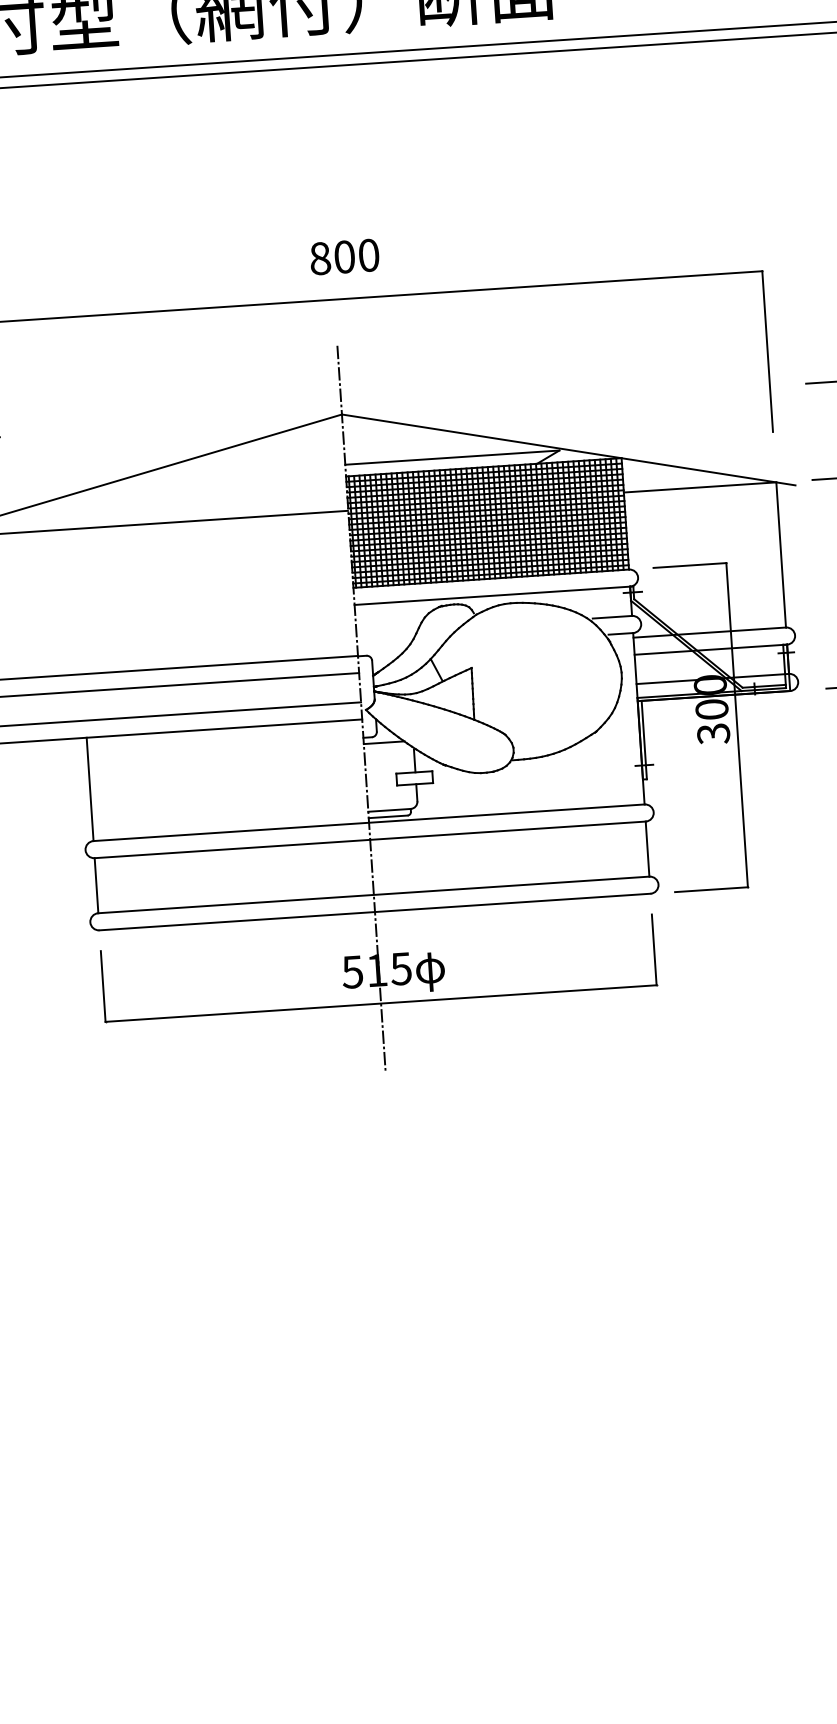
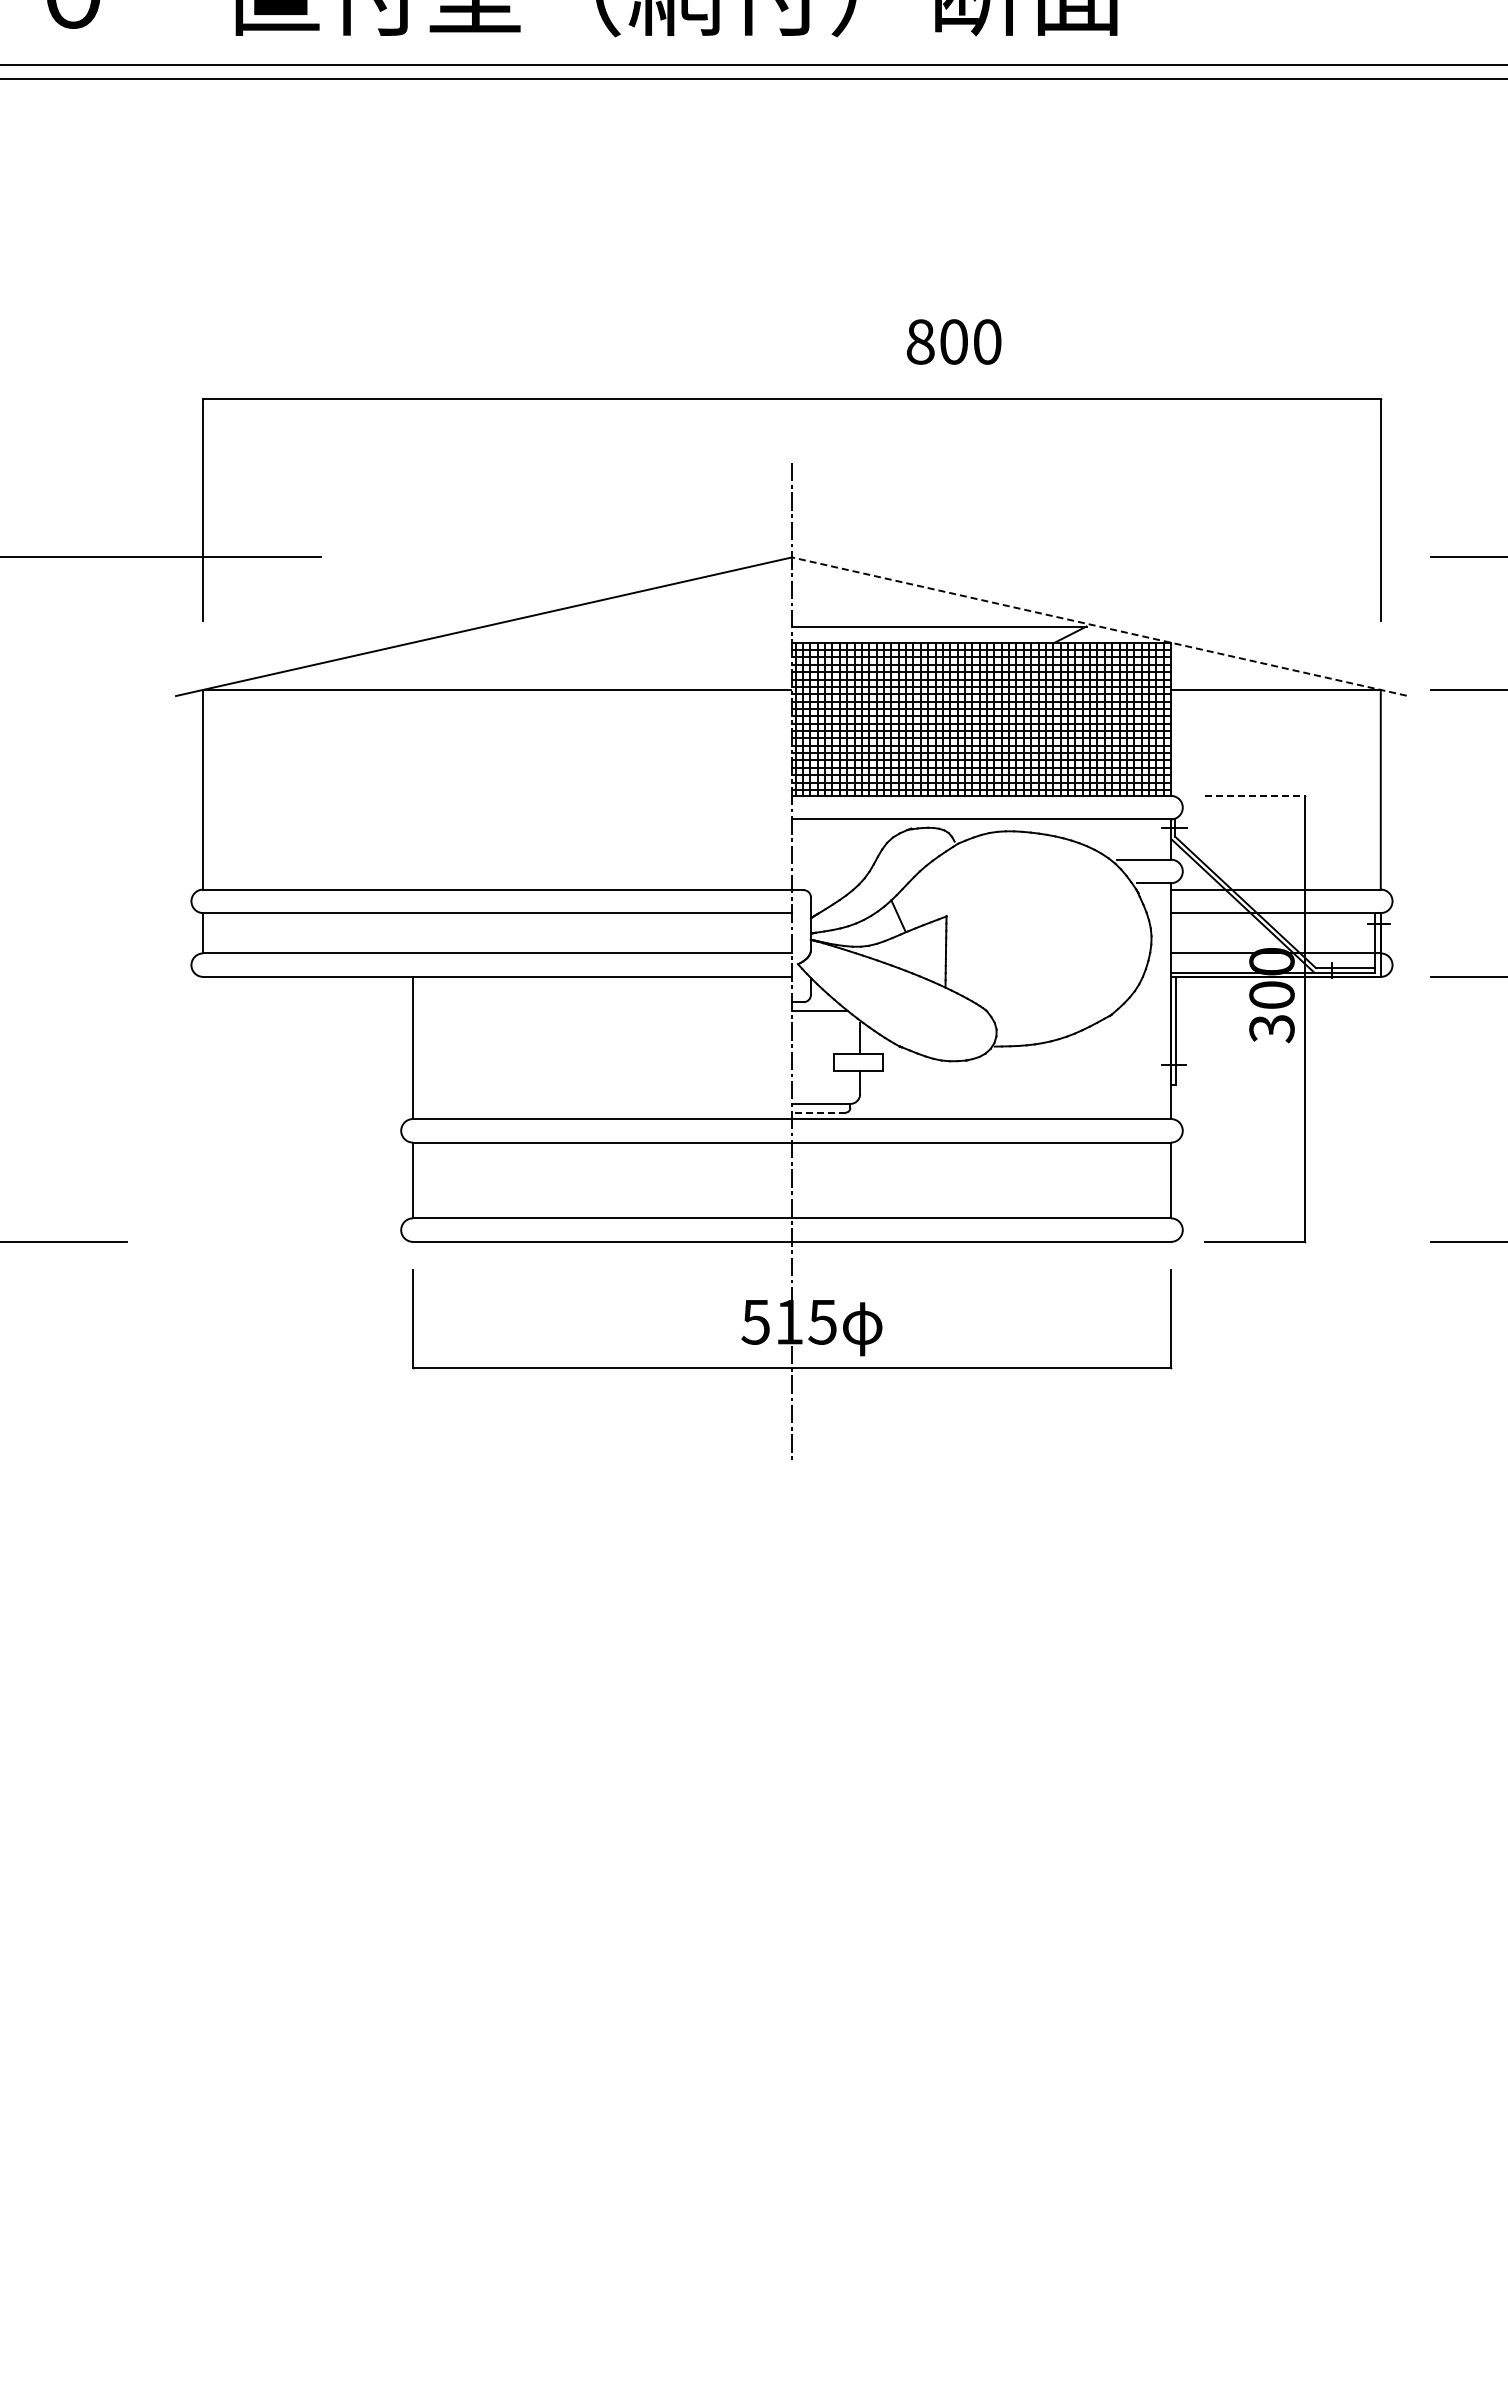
text: (344, 256) -> (954, 341), moved
line: (568, 449) -> (1098, 626), solid -> dashed
line: (690, 565) -> (1255, 795), solid -> dashed
line: (388, 816) -> (818, 1112), solid -> dashed

